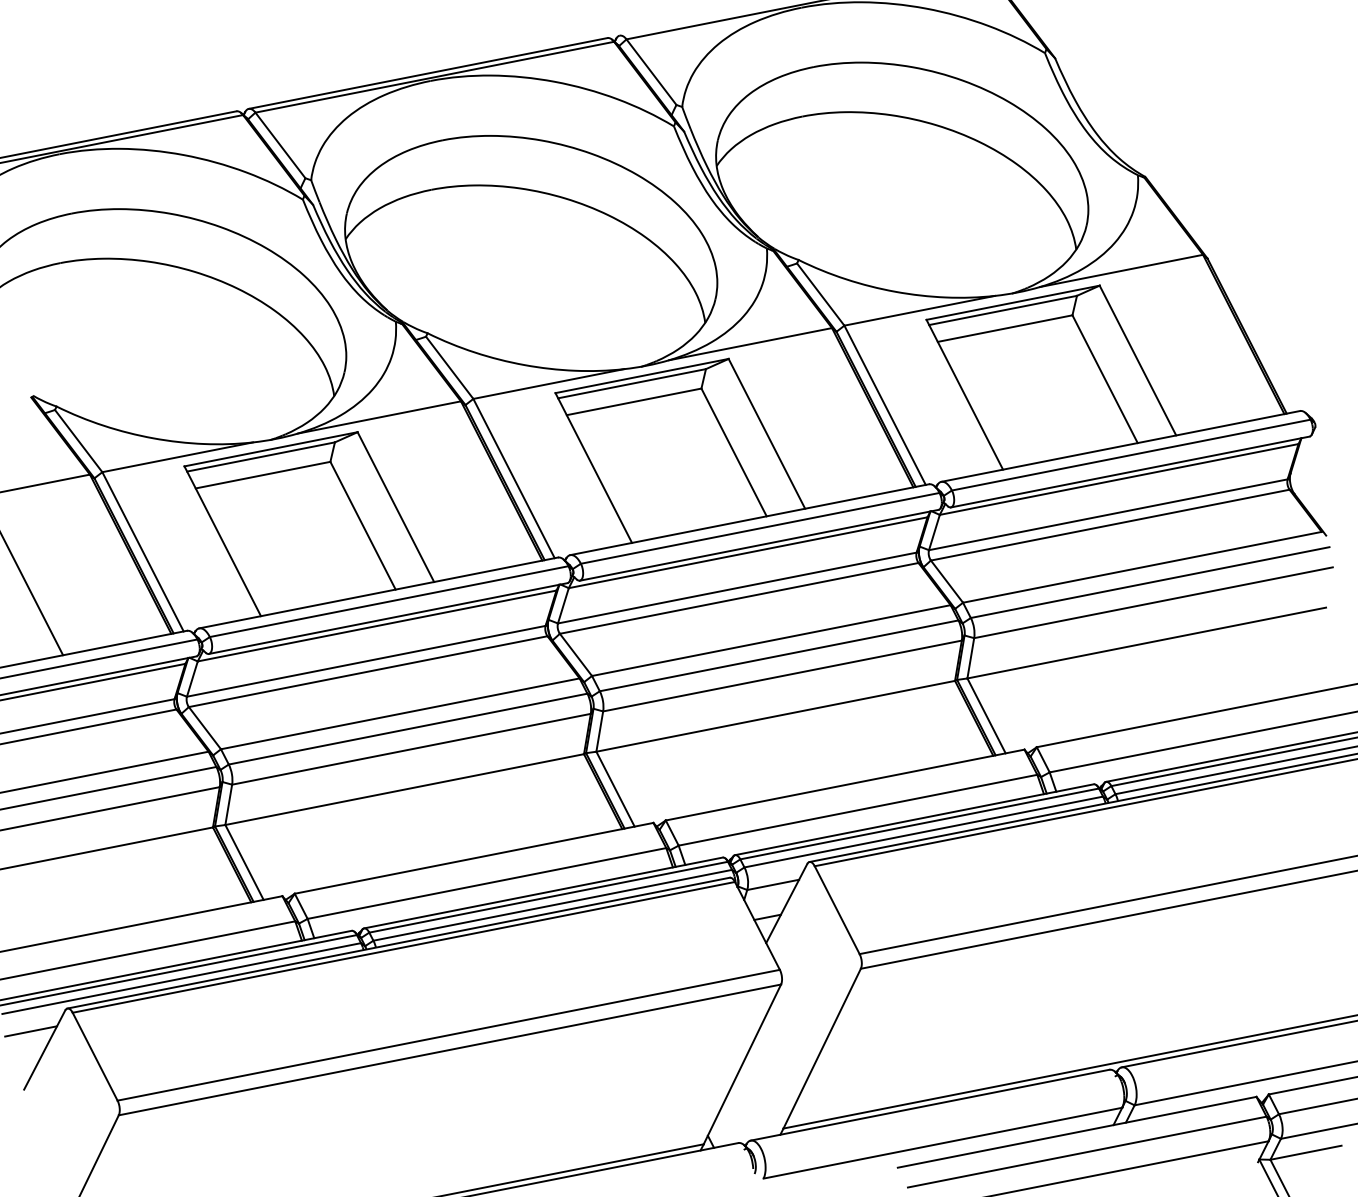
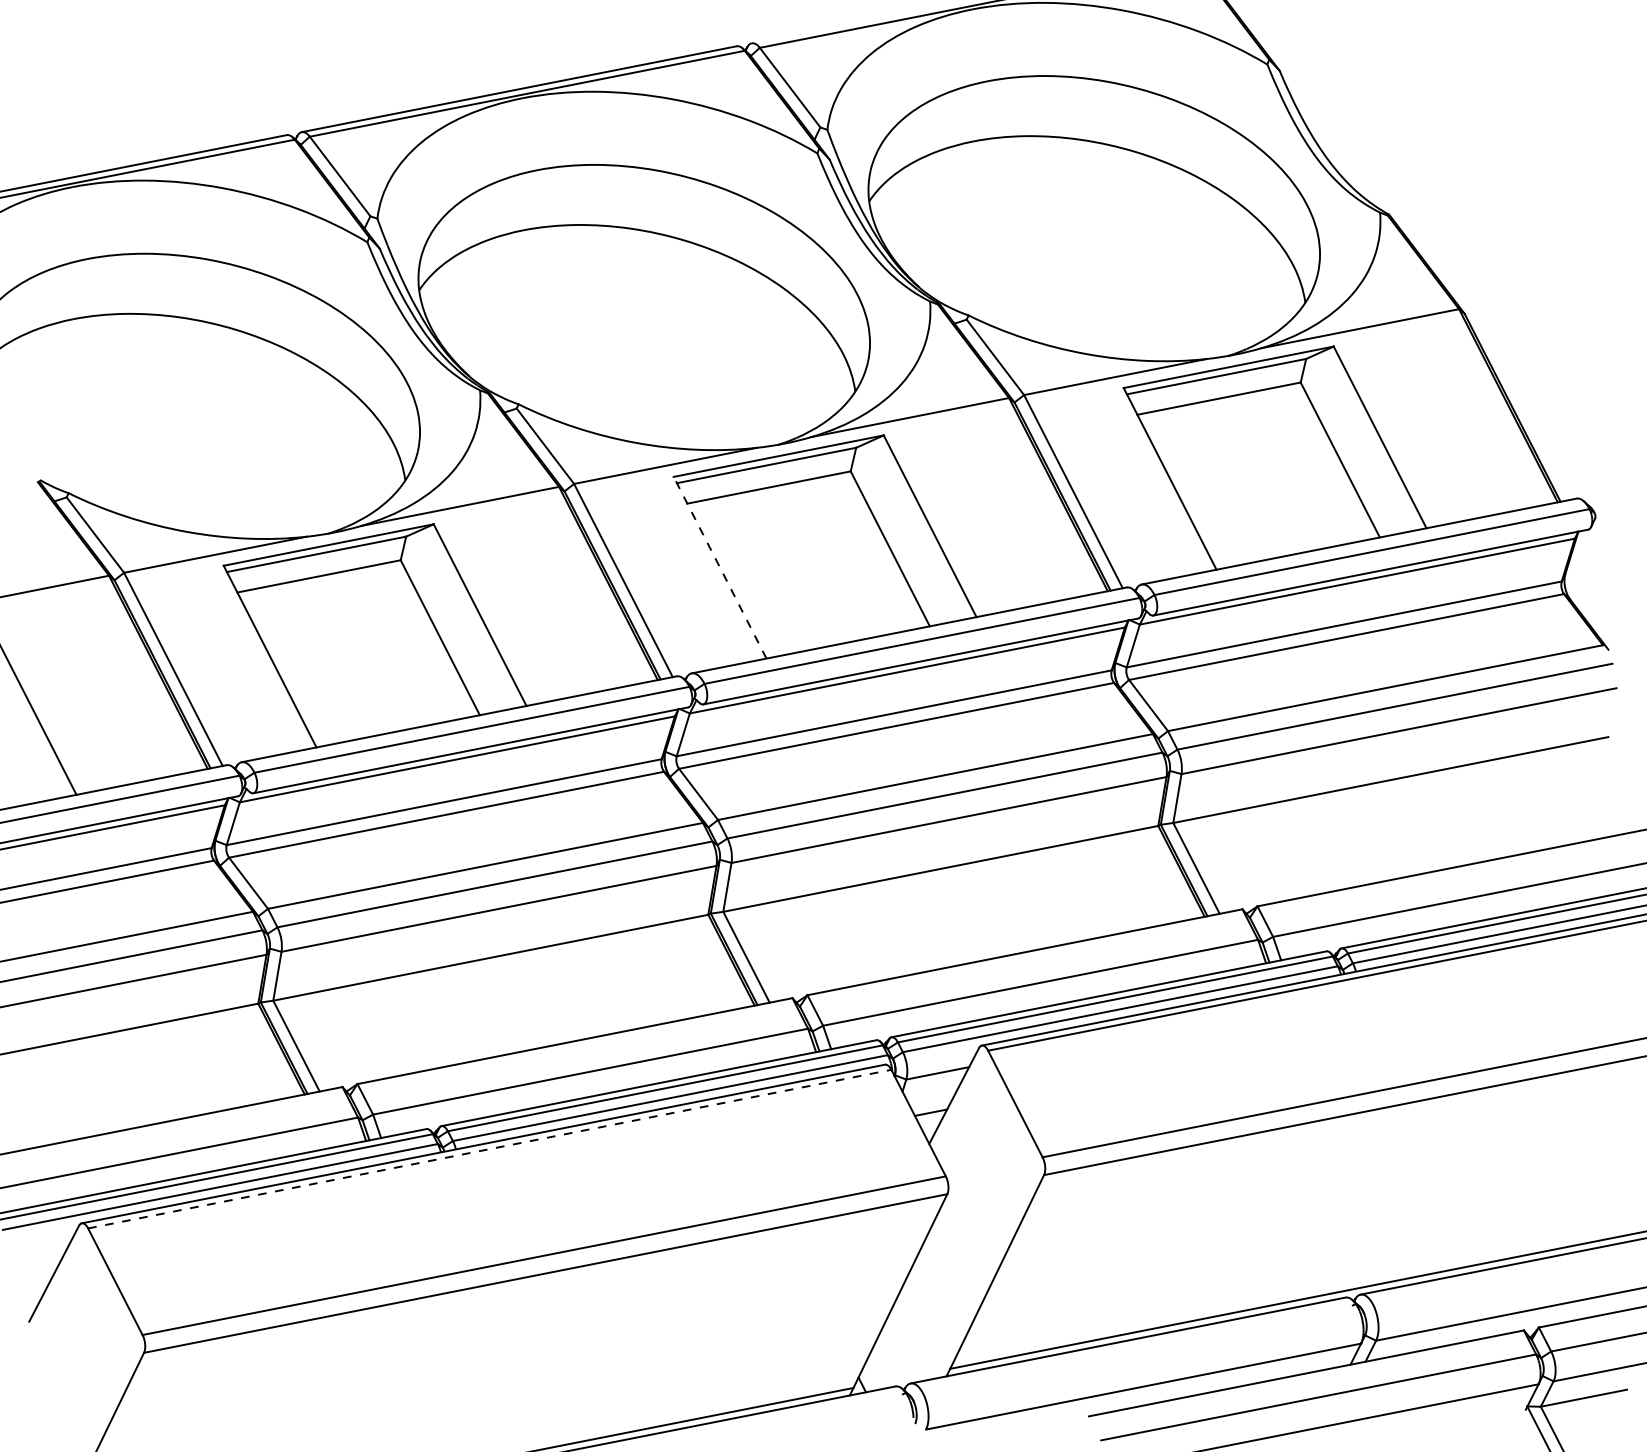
line: (593, 467) -> (719, 567), solid -> dashed
line: (404, 947) -> (490, 1149), solid -> dashed
line: (30, 1030) -> (37, 1250), removed

